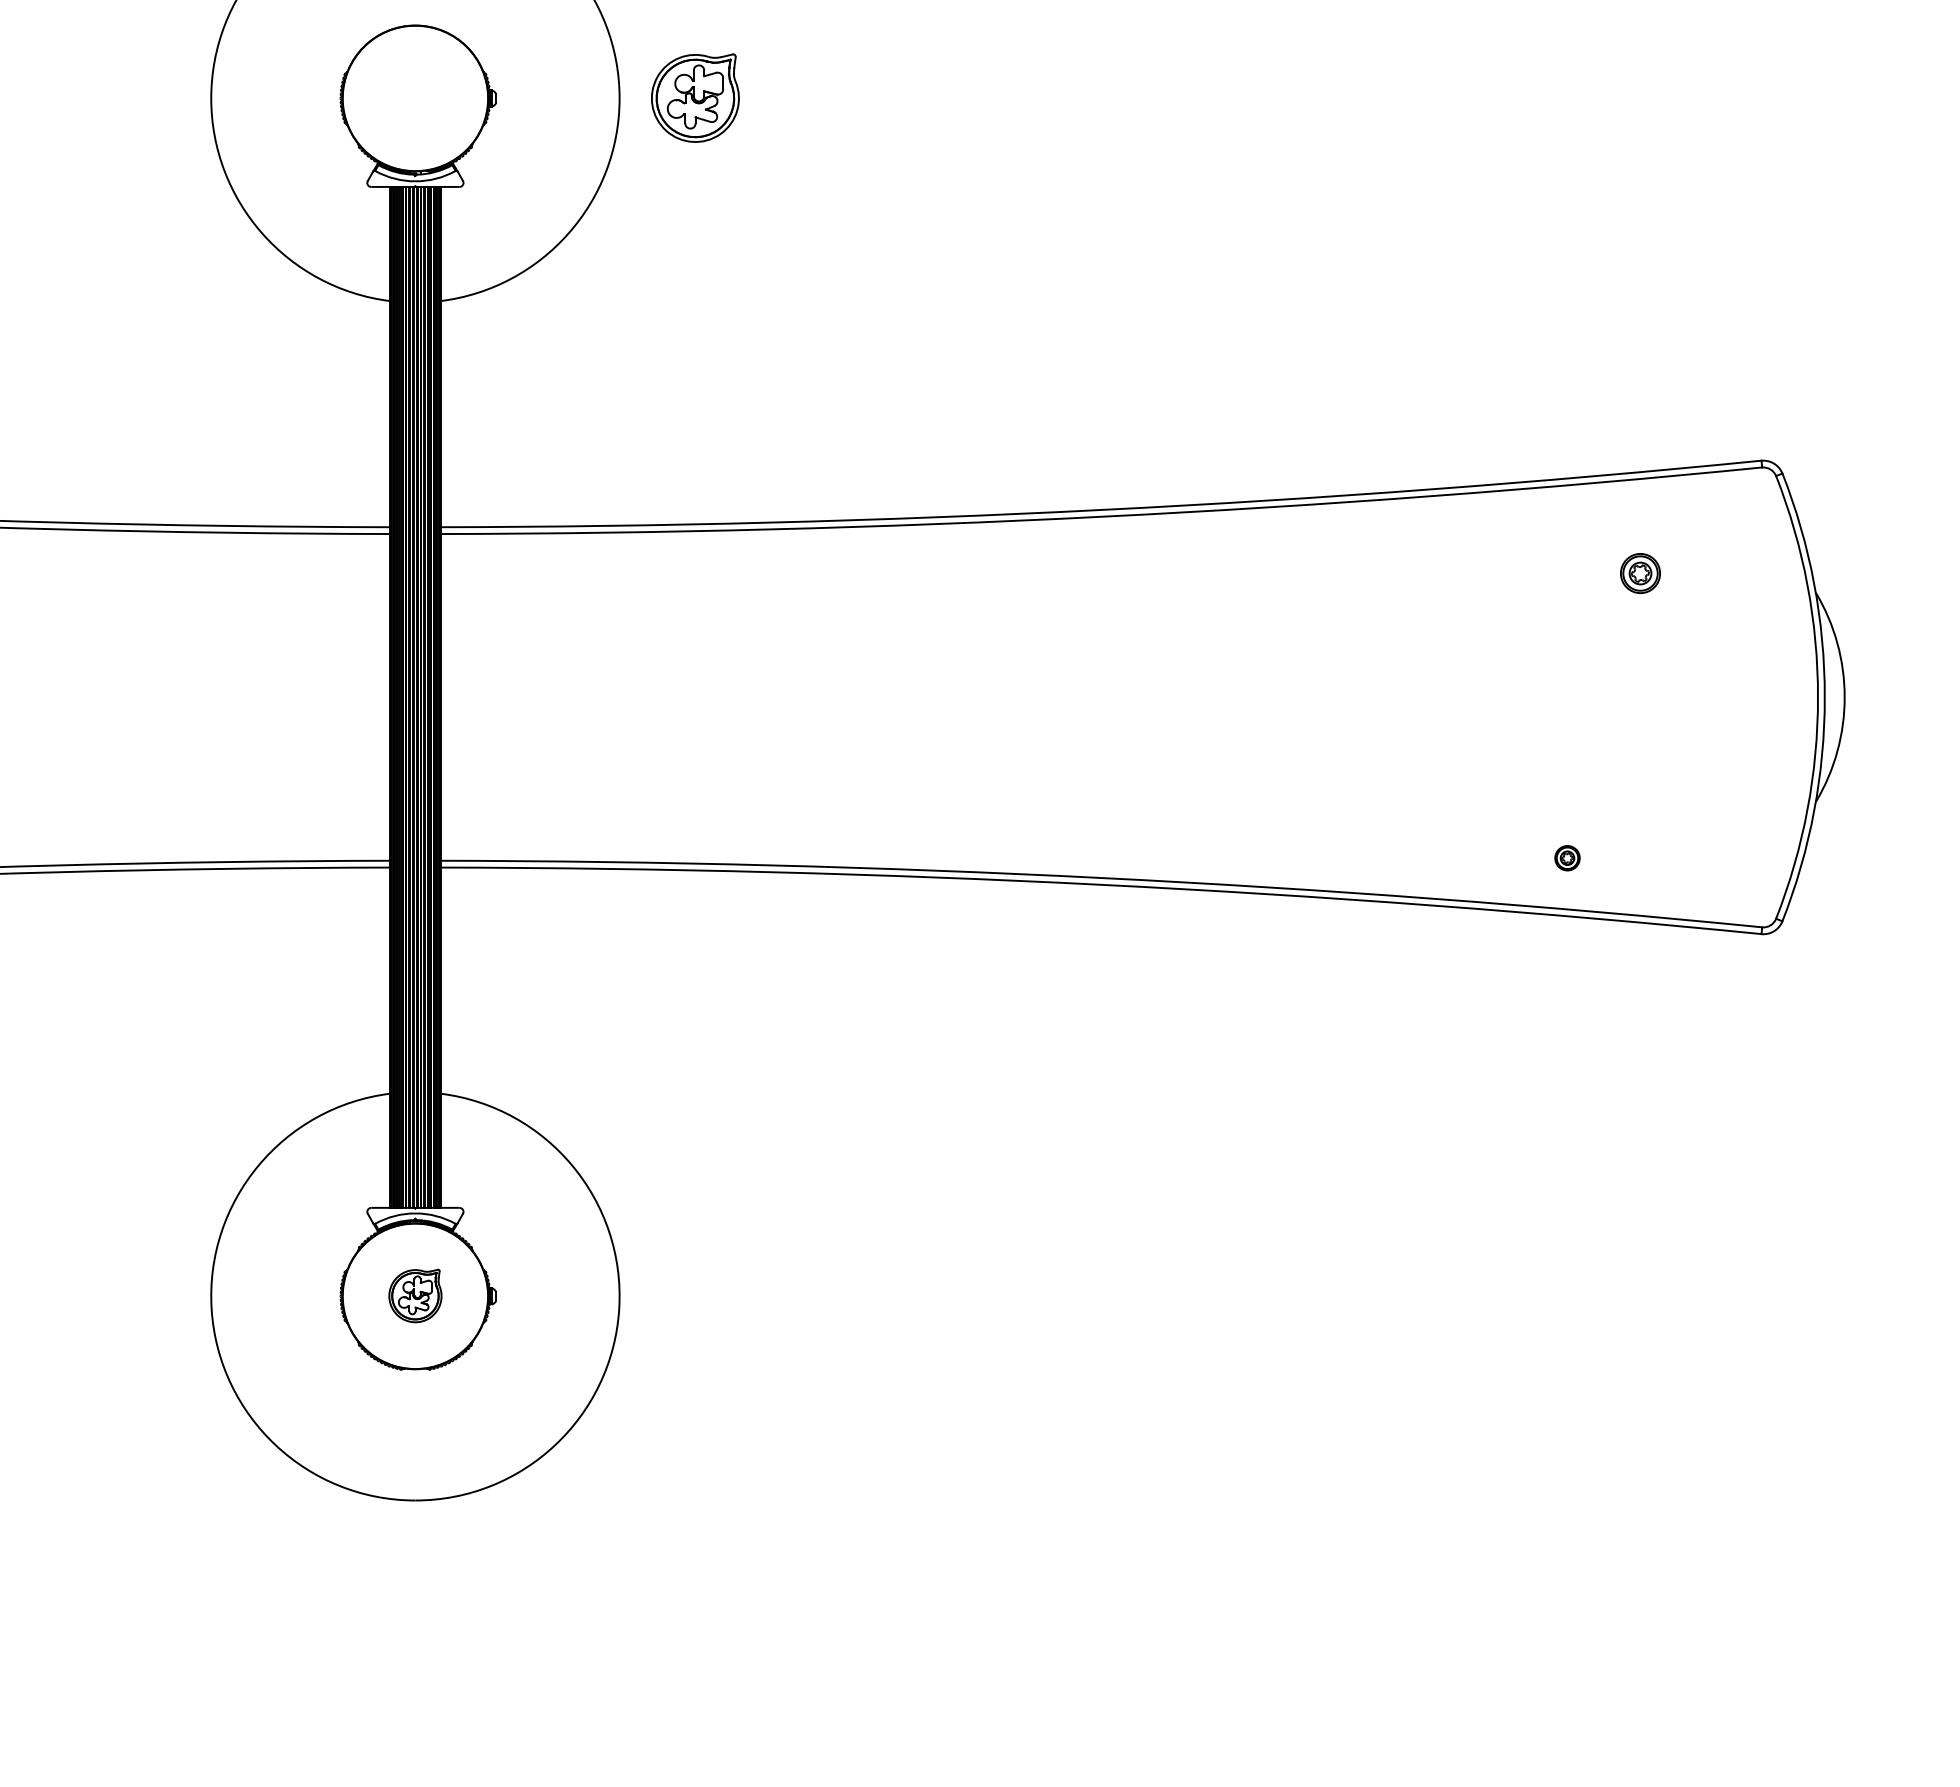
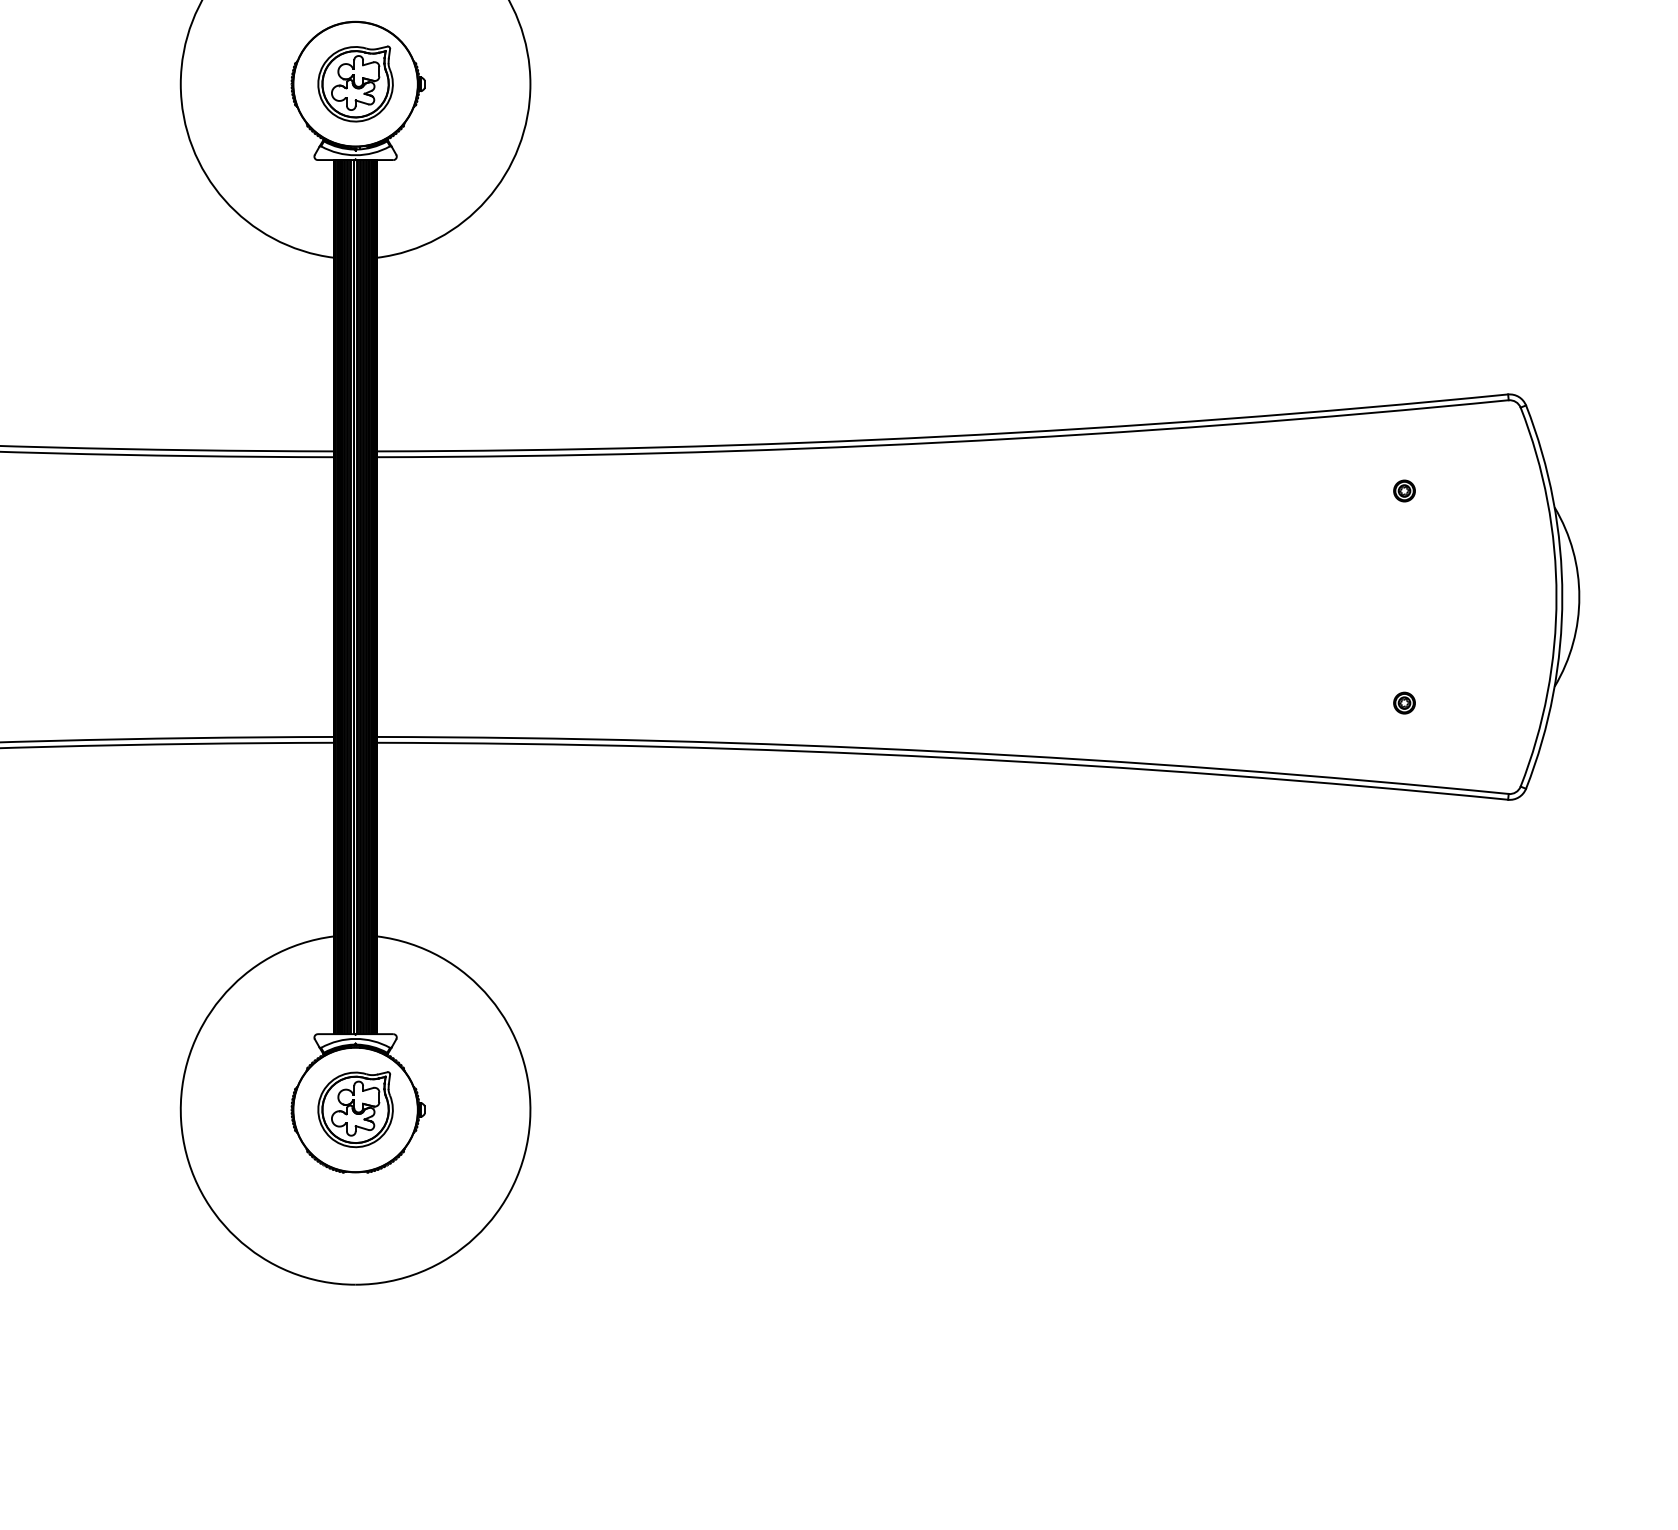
part: (695, 97) -> (355, 83), moved
part: (1640, 573) -> (1404, 491), size x0.62
part: (1567, 858) -> (1404, 703), moved
part: (415, 1295) -> (355, 1109), size x1.67

